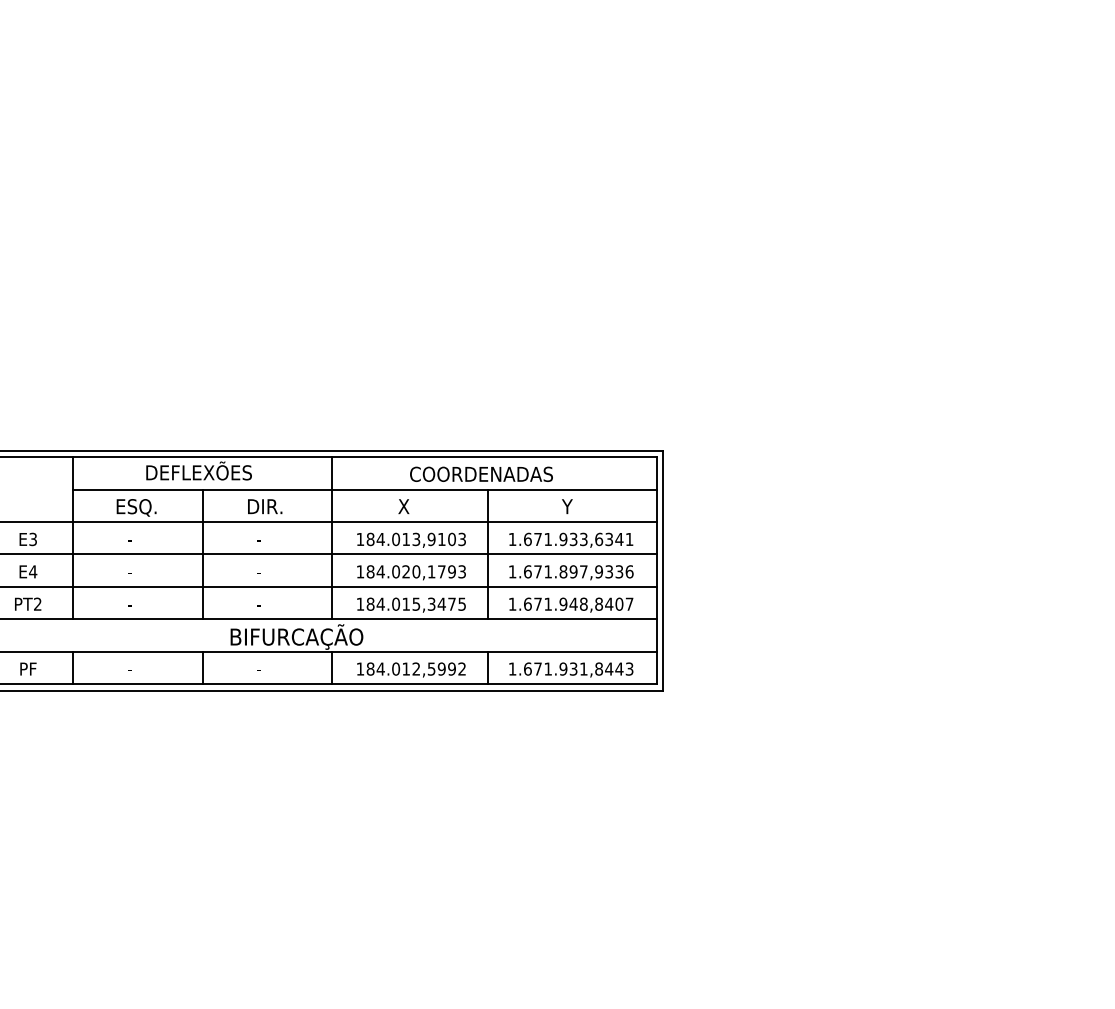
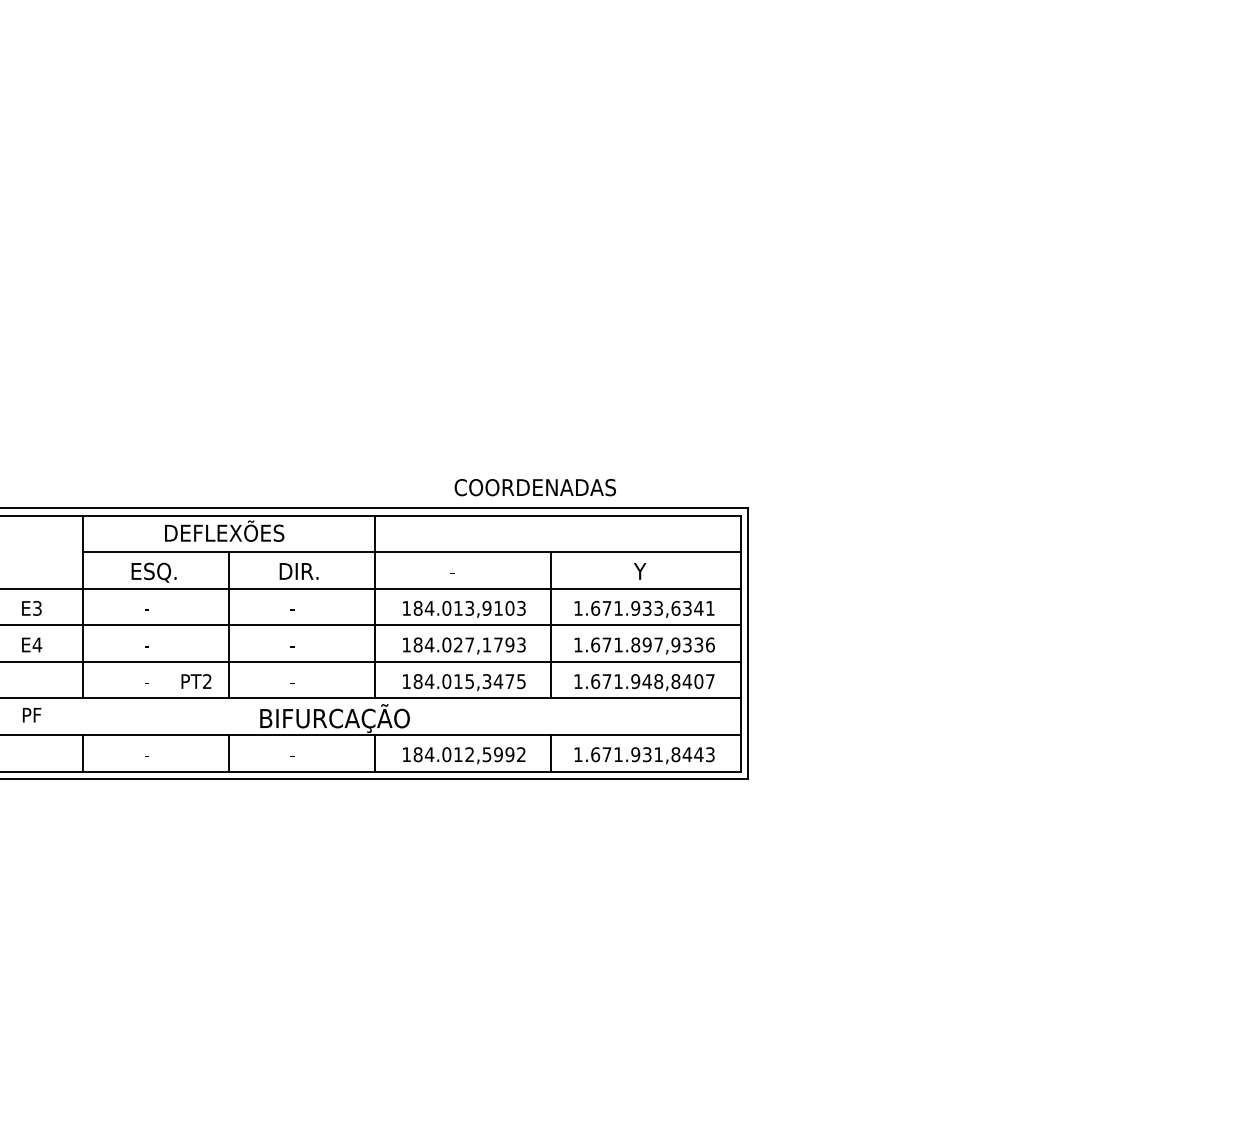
text: (481, 473) -> (535, 486), moved
text: (403, 506) -> (455, 571), X -> -
text: (416, 571) -> (469, 644), 184.020,1793 -> 184.027,1793
text: (28, 603) -> (196, 680), moved
text: (28, 668) -> (32, 714), moved

